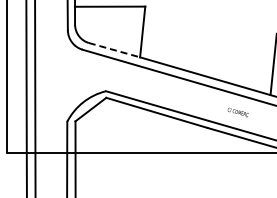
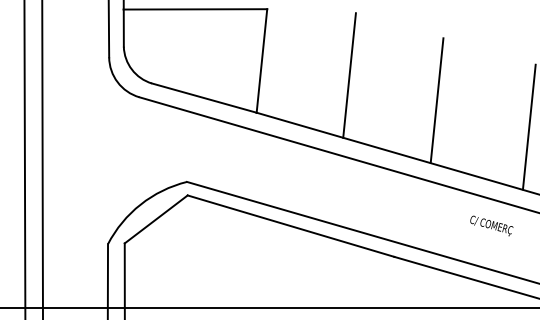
line: (185, 38) -> (349, 74), added
line: (114, 50) -> (204, 98), dashed -> solid
line: (228, 50) -> (437, 98), added
text: (237, 112) -> (490, 225), moved

